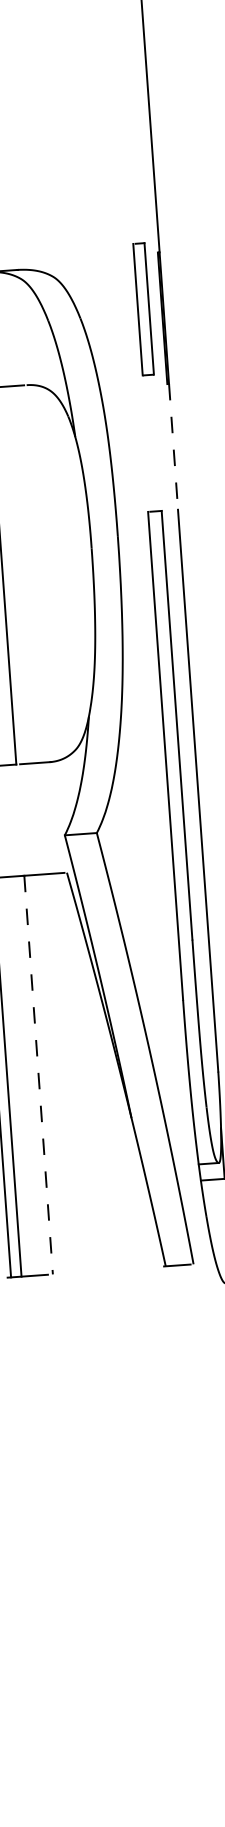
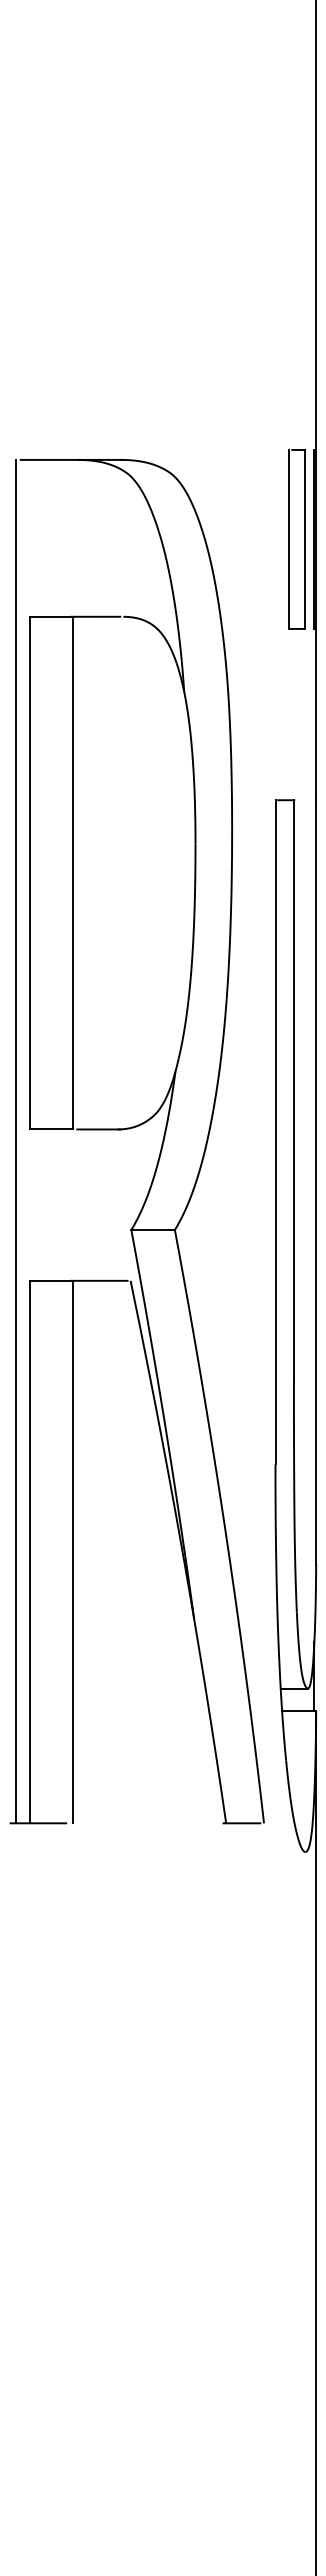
part: (138, 309) -> (289, 539), moved
line: (173, 446) -> (316, 714), dashed -> solid
line: (38, 1075) -> (72, 1552), dashed -> solid

